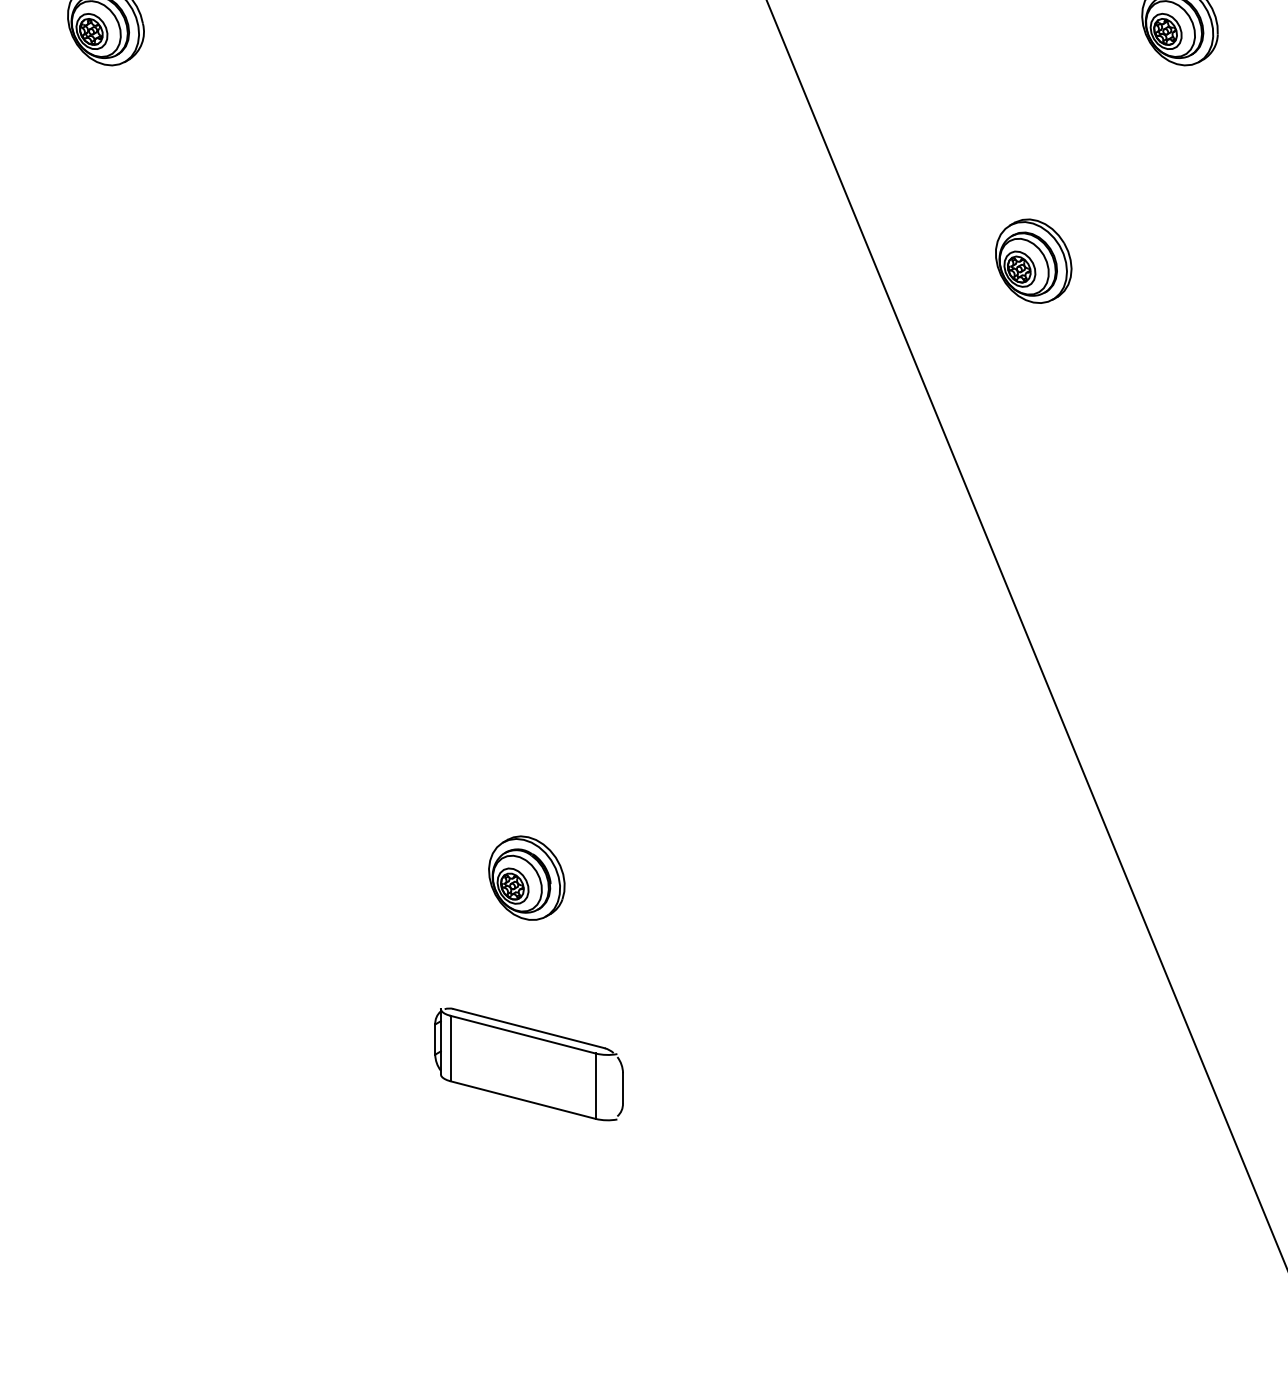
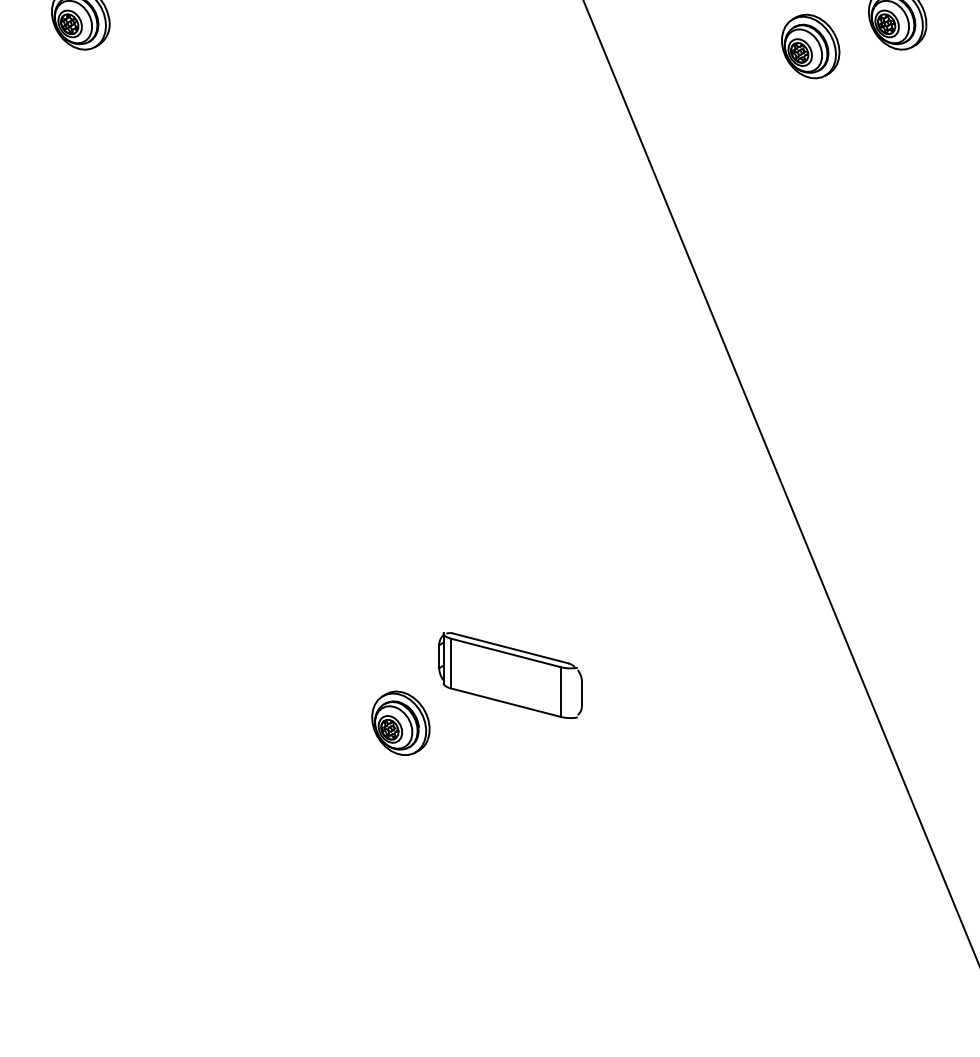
part: (1033, 260) -> (810, 45), moved
part: (526, 877) -> (400, 722), moved
part: (528, 1064) -> (510, 675), moved

